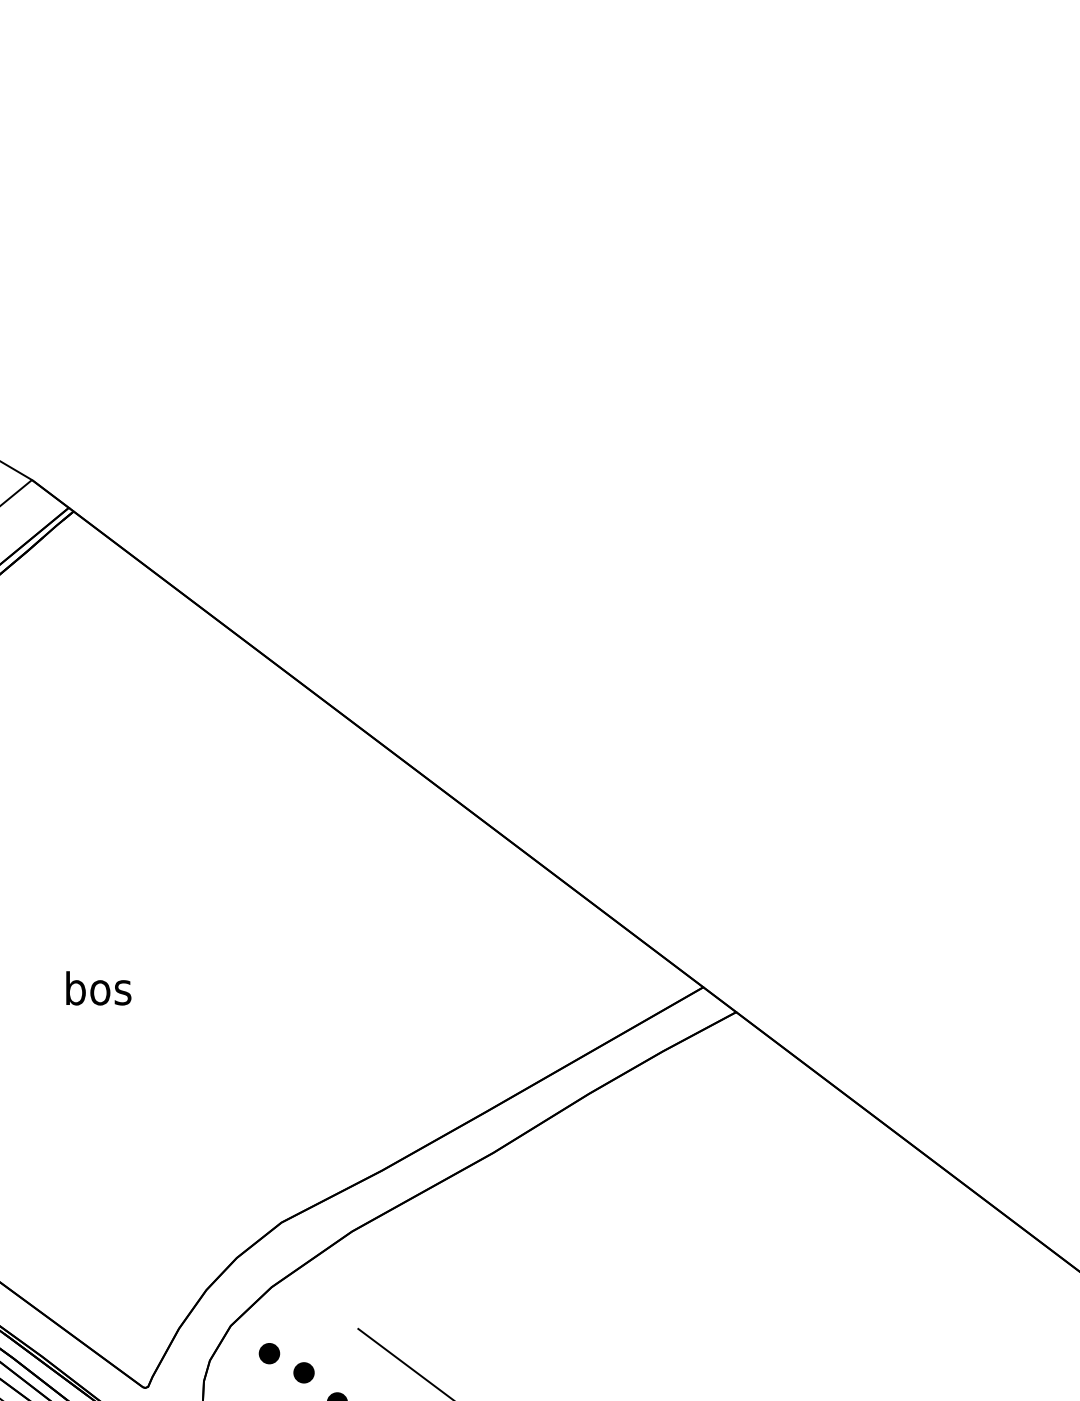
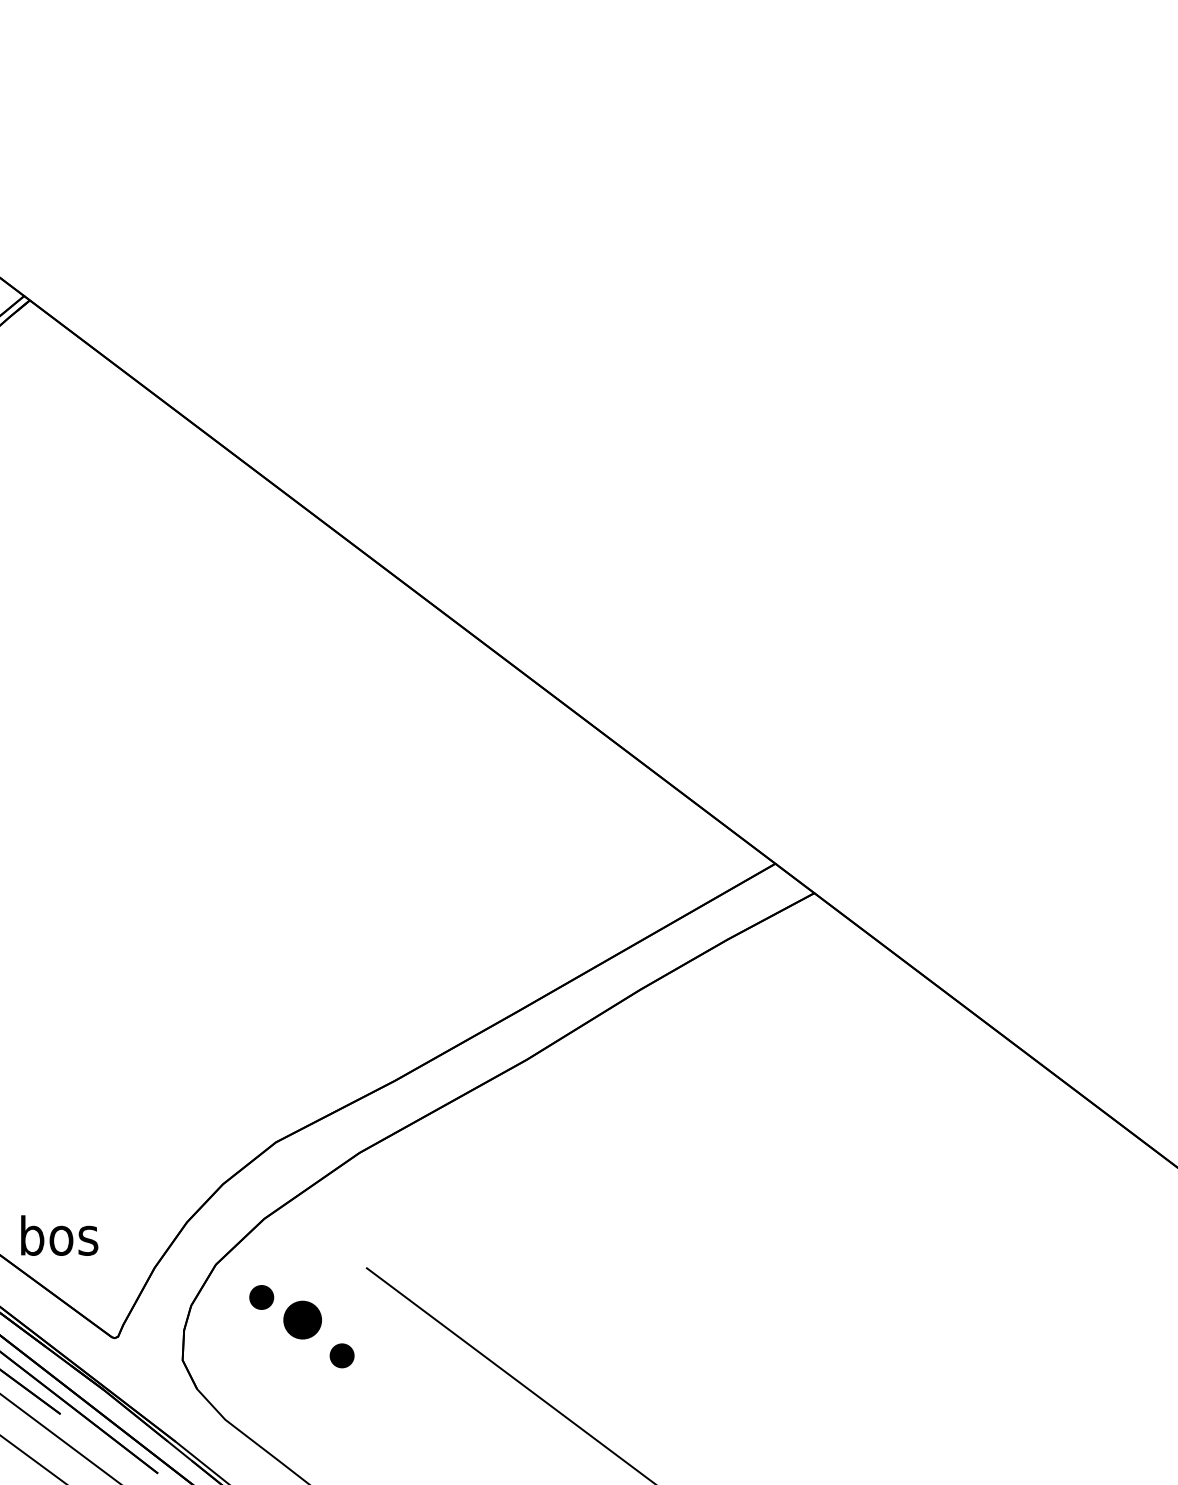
text: (98, 988) -> (59, 1235), moved
part: (303, 1372) -> (302, 1319), size x1.6

